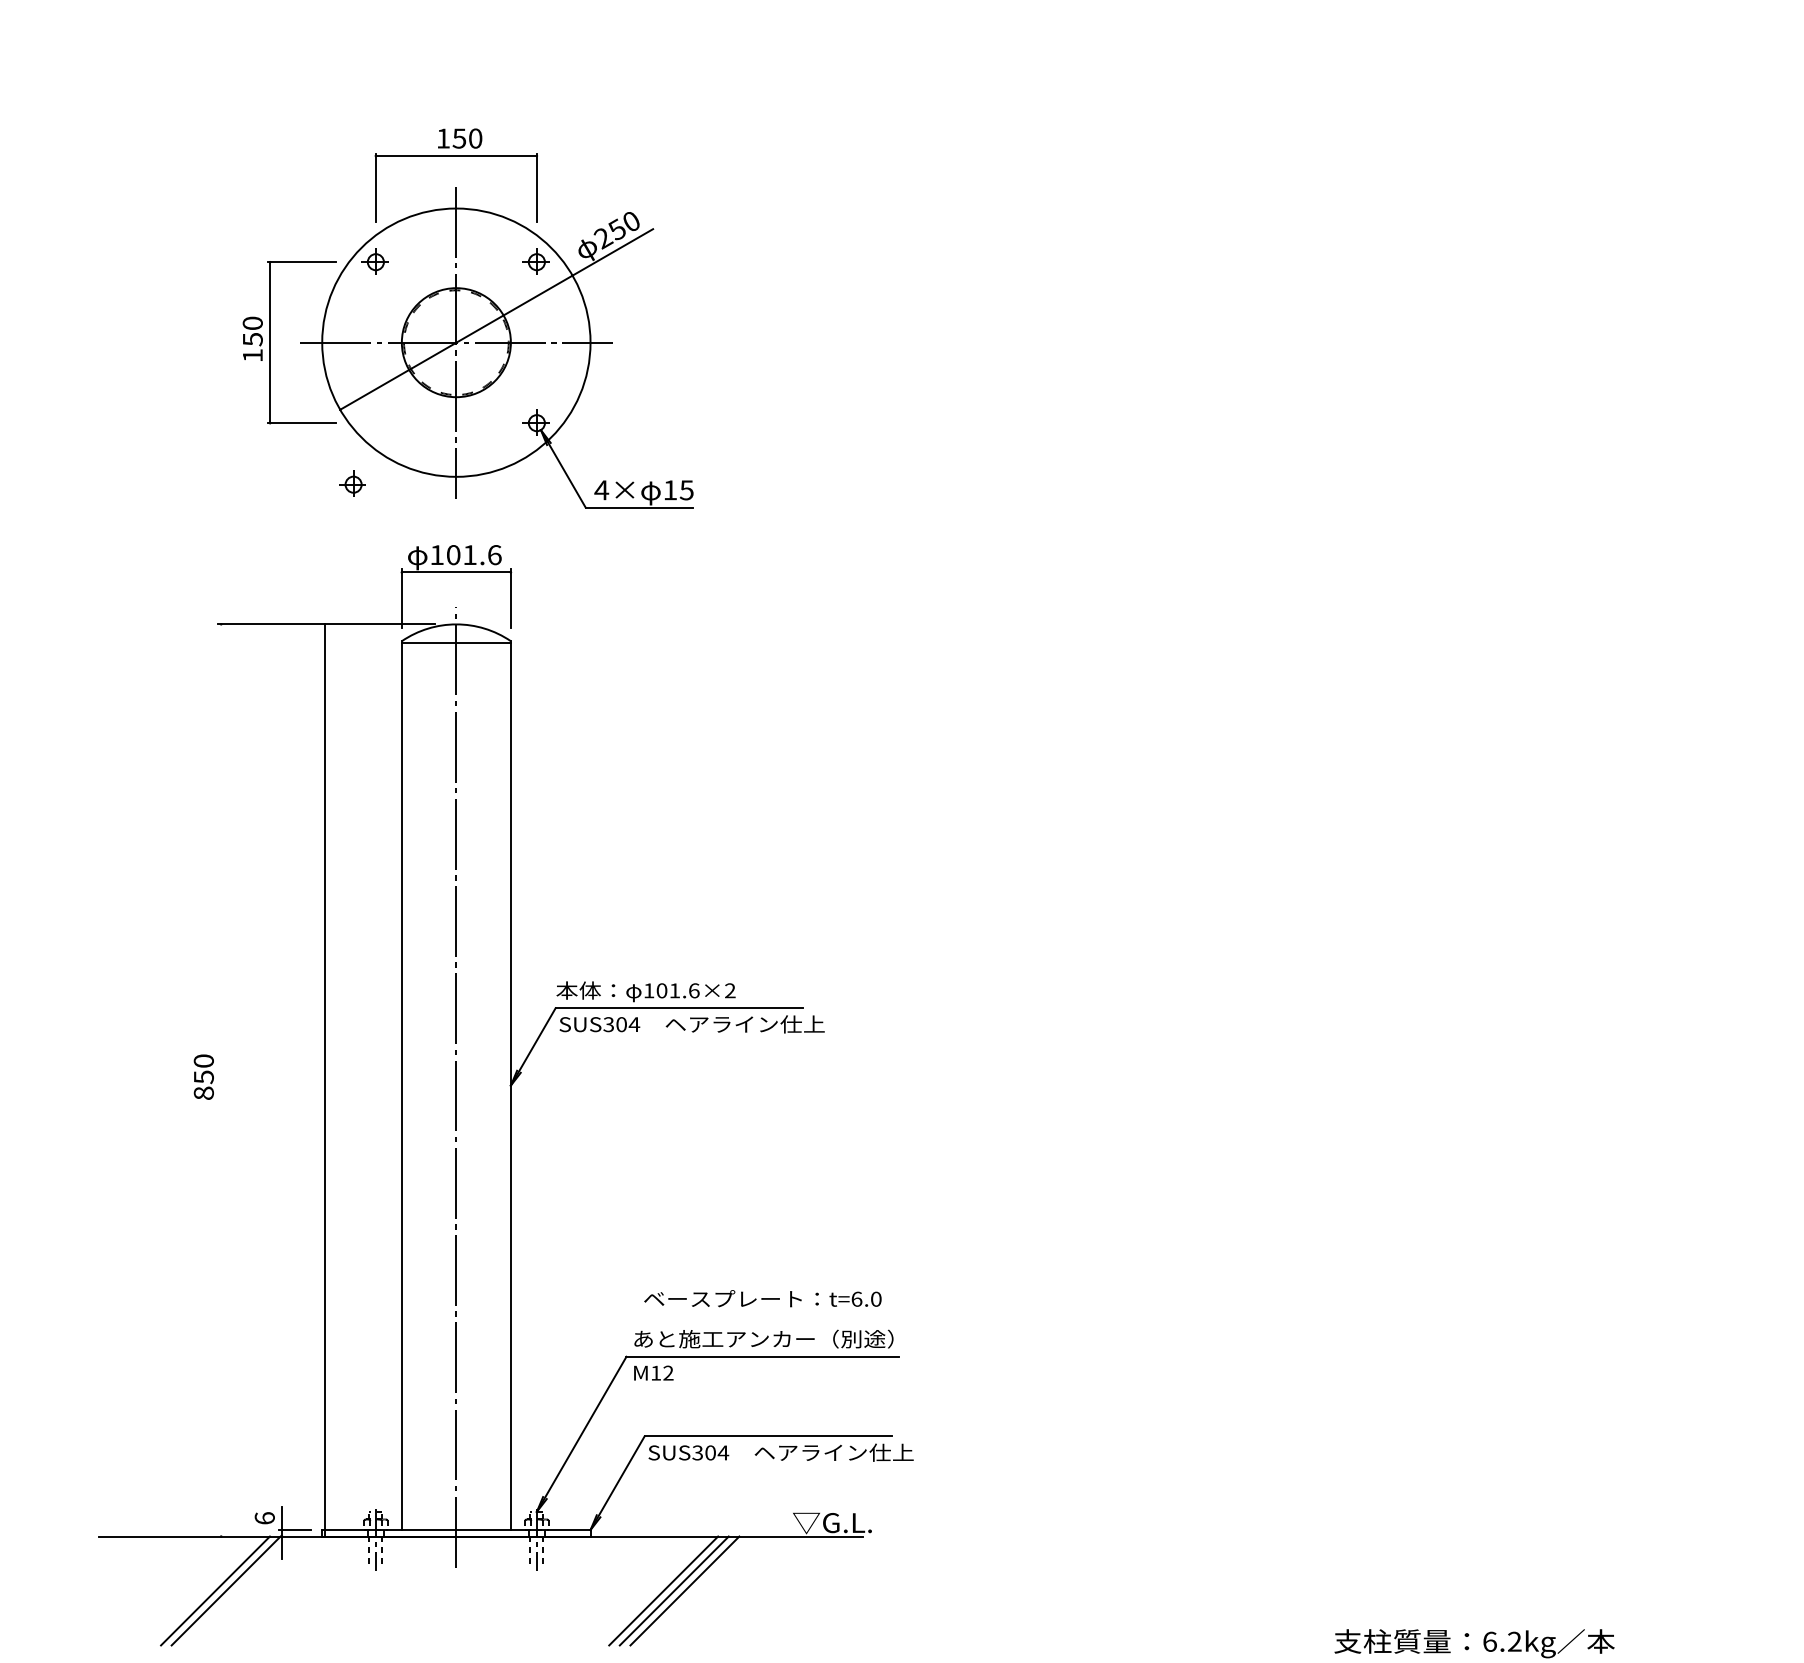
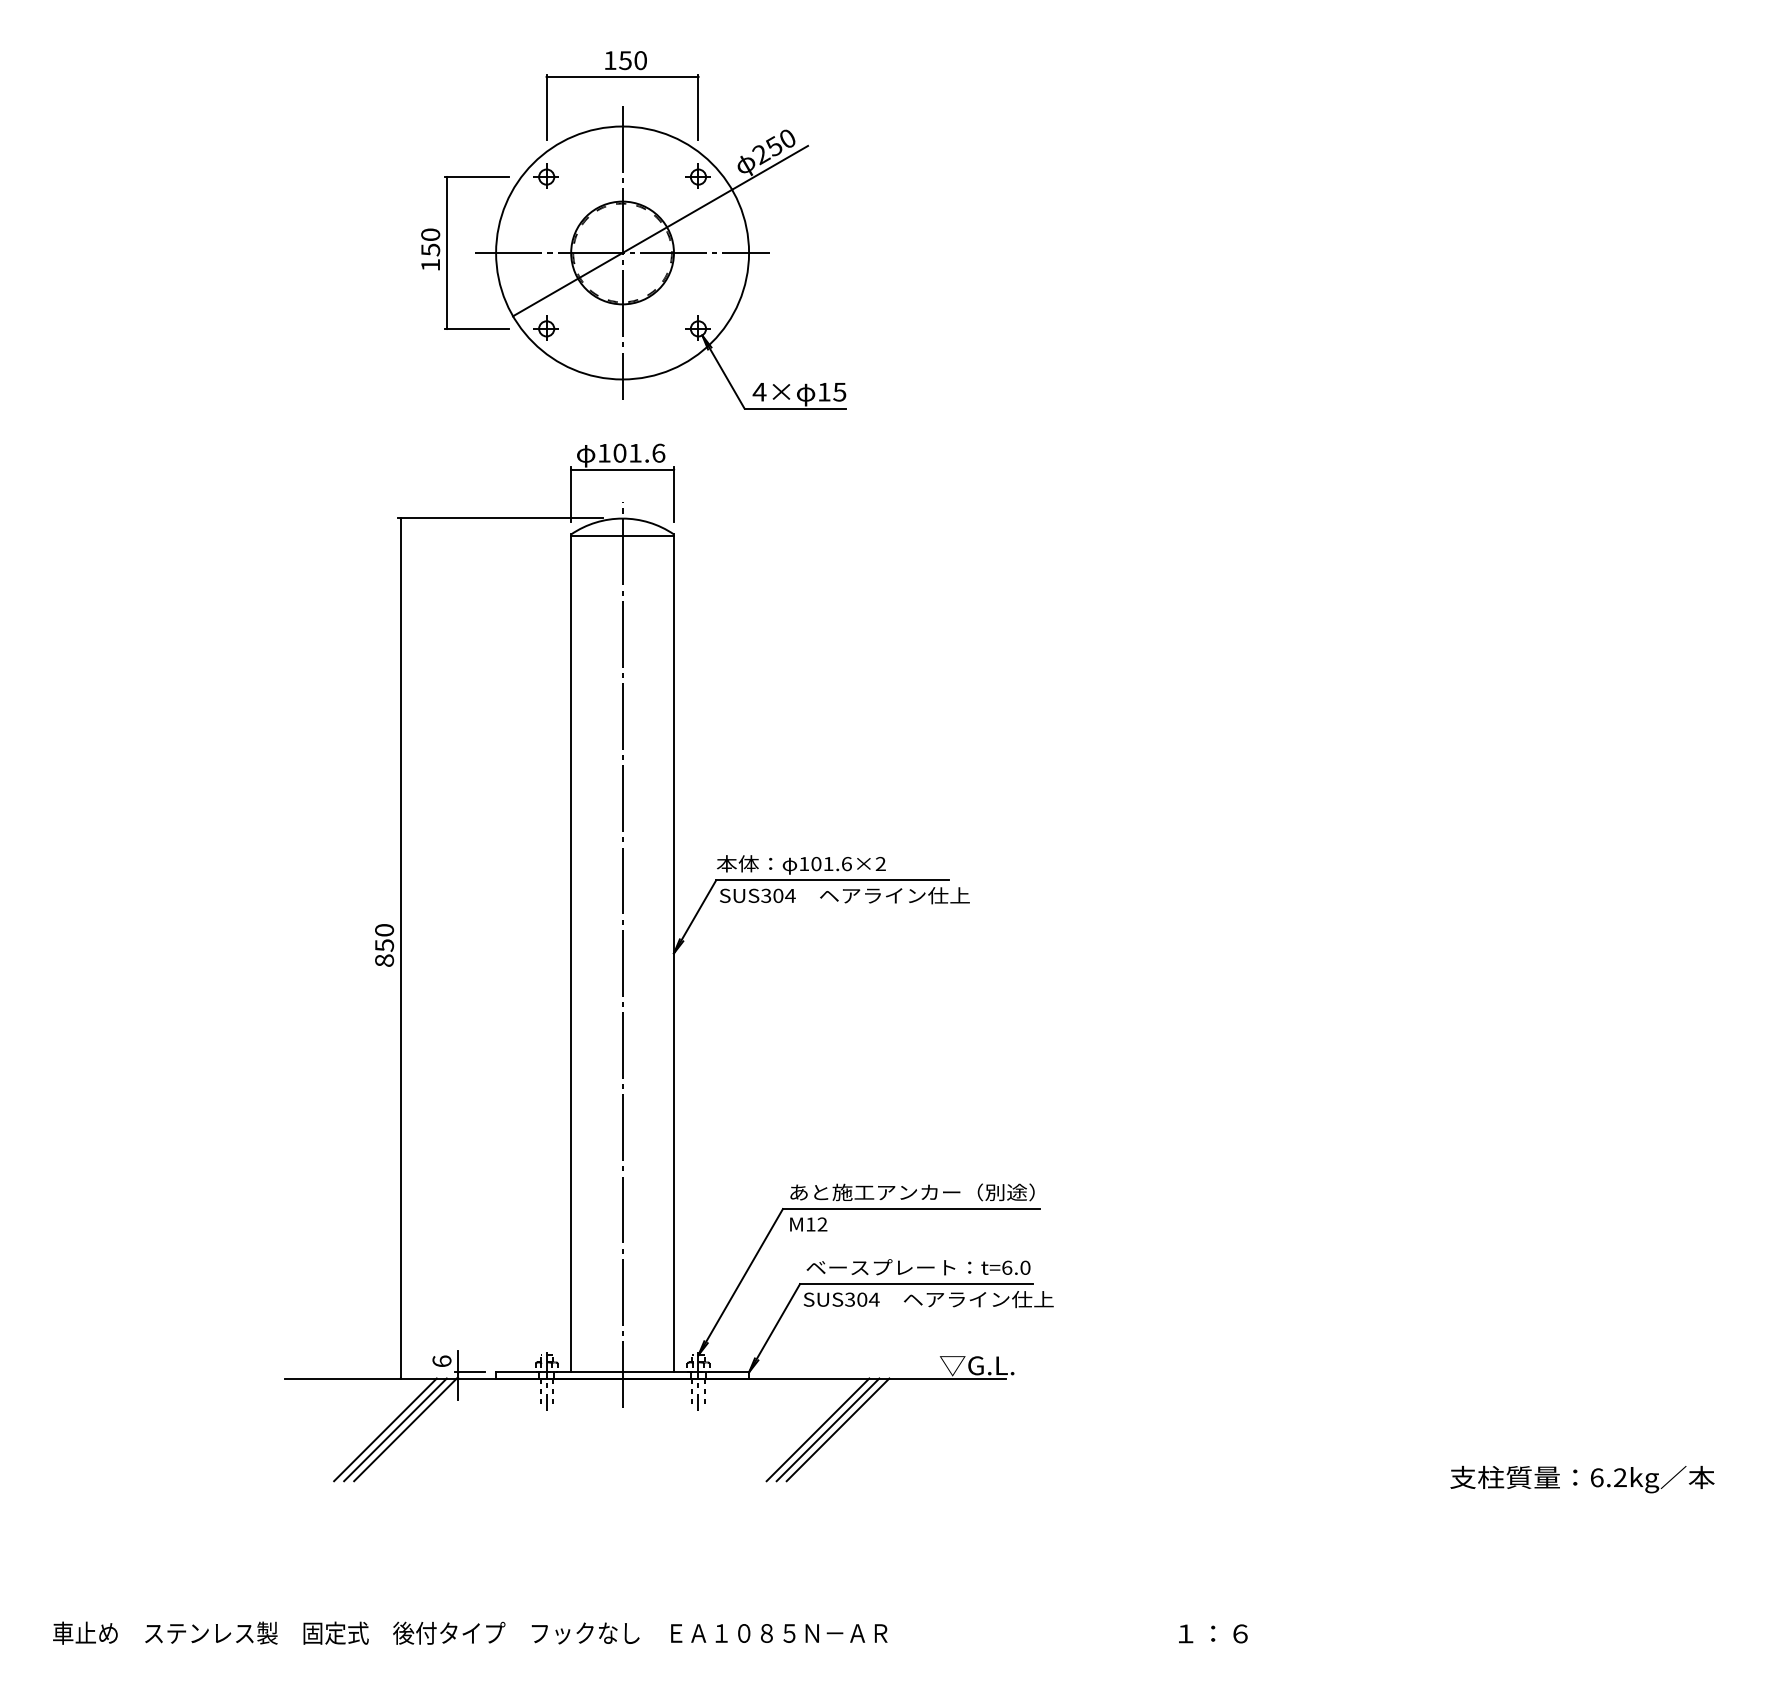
part: (352, 483) -> (545, 327), moved
line: (324, 1080) -> (400, 948), moved
text: (762, 1298) -> (918, 1267), moved
line: (204, 1590) -> (385, 1429), added

